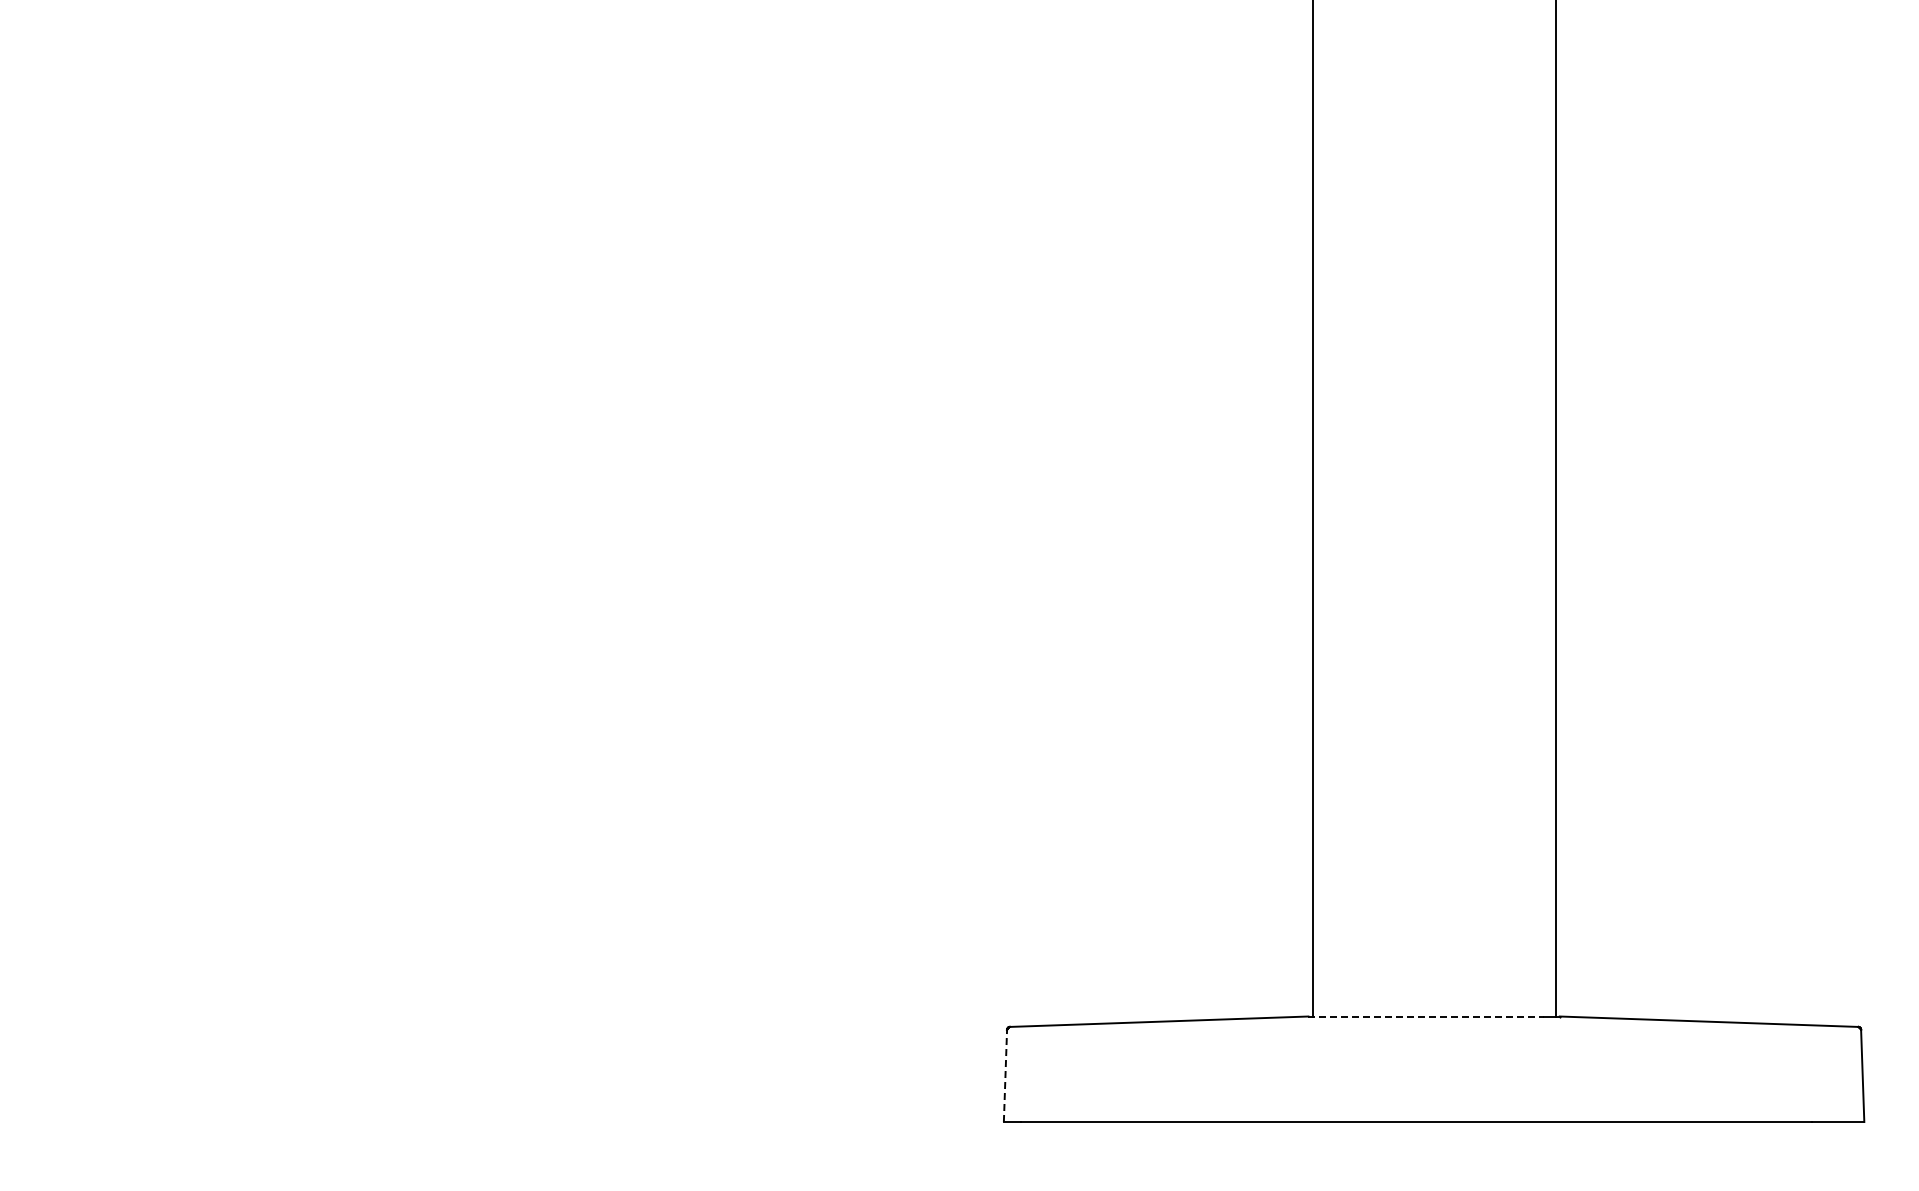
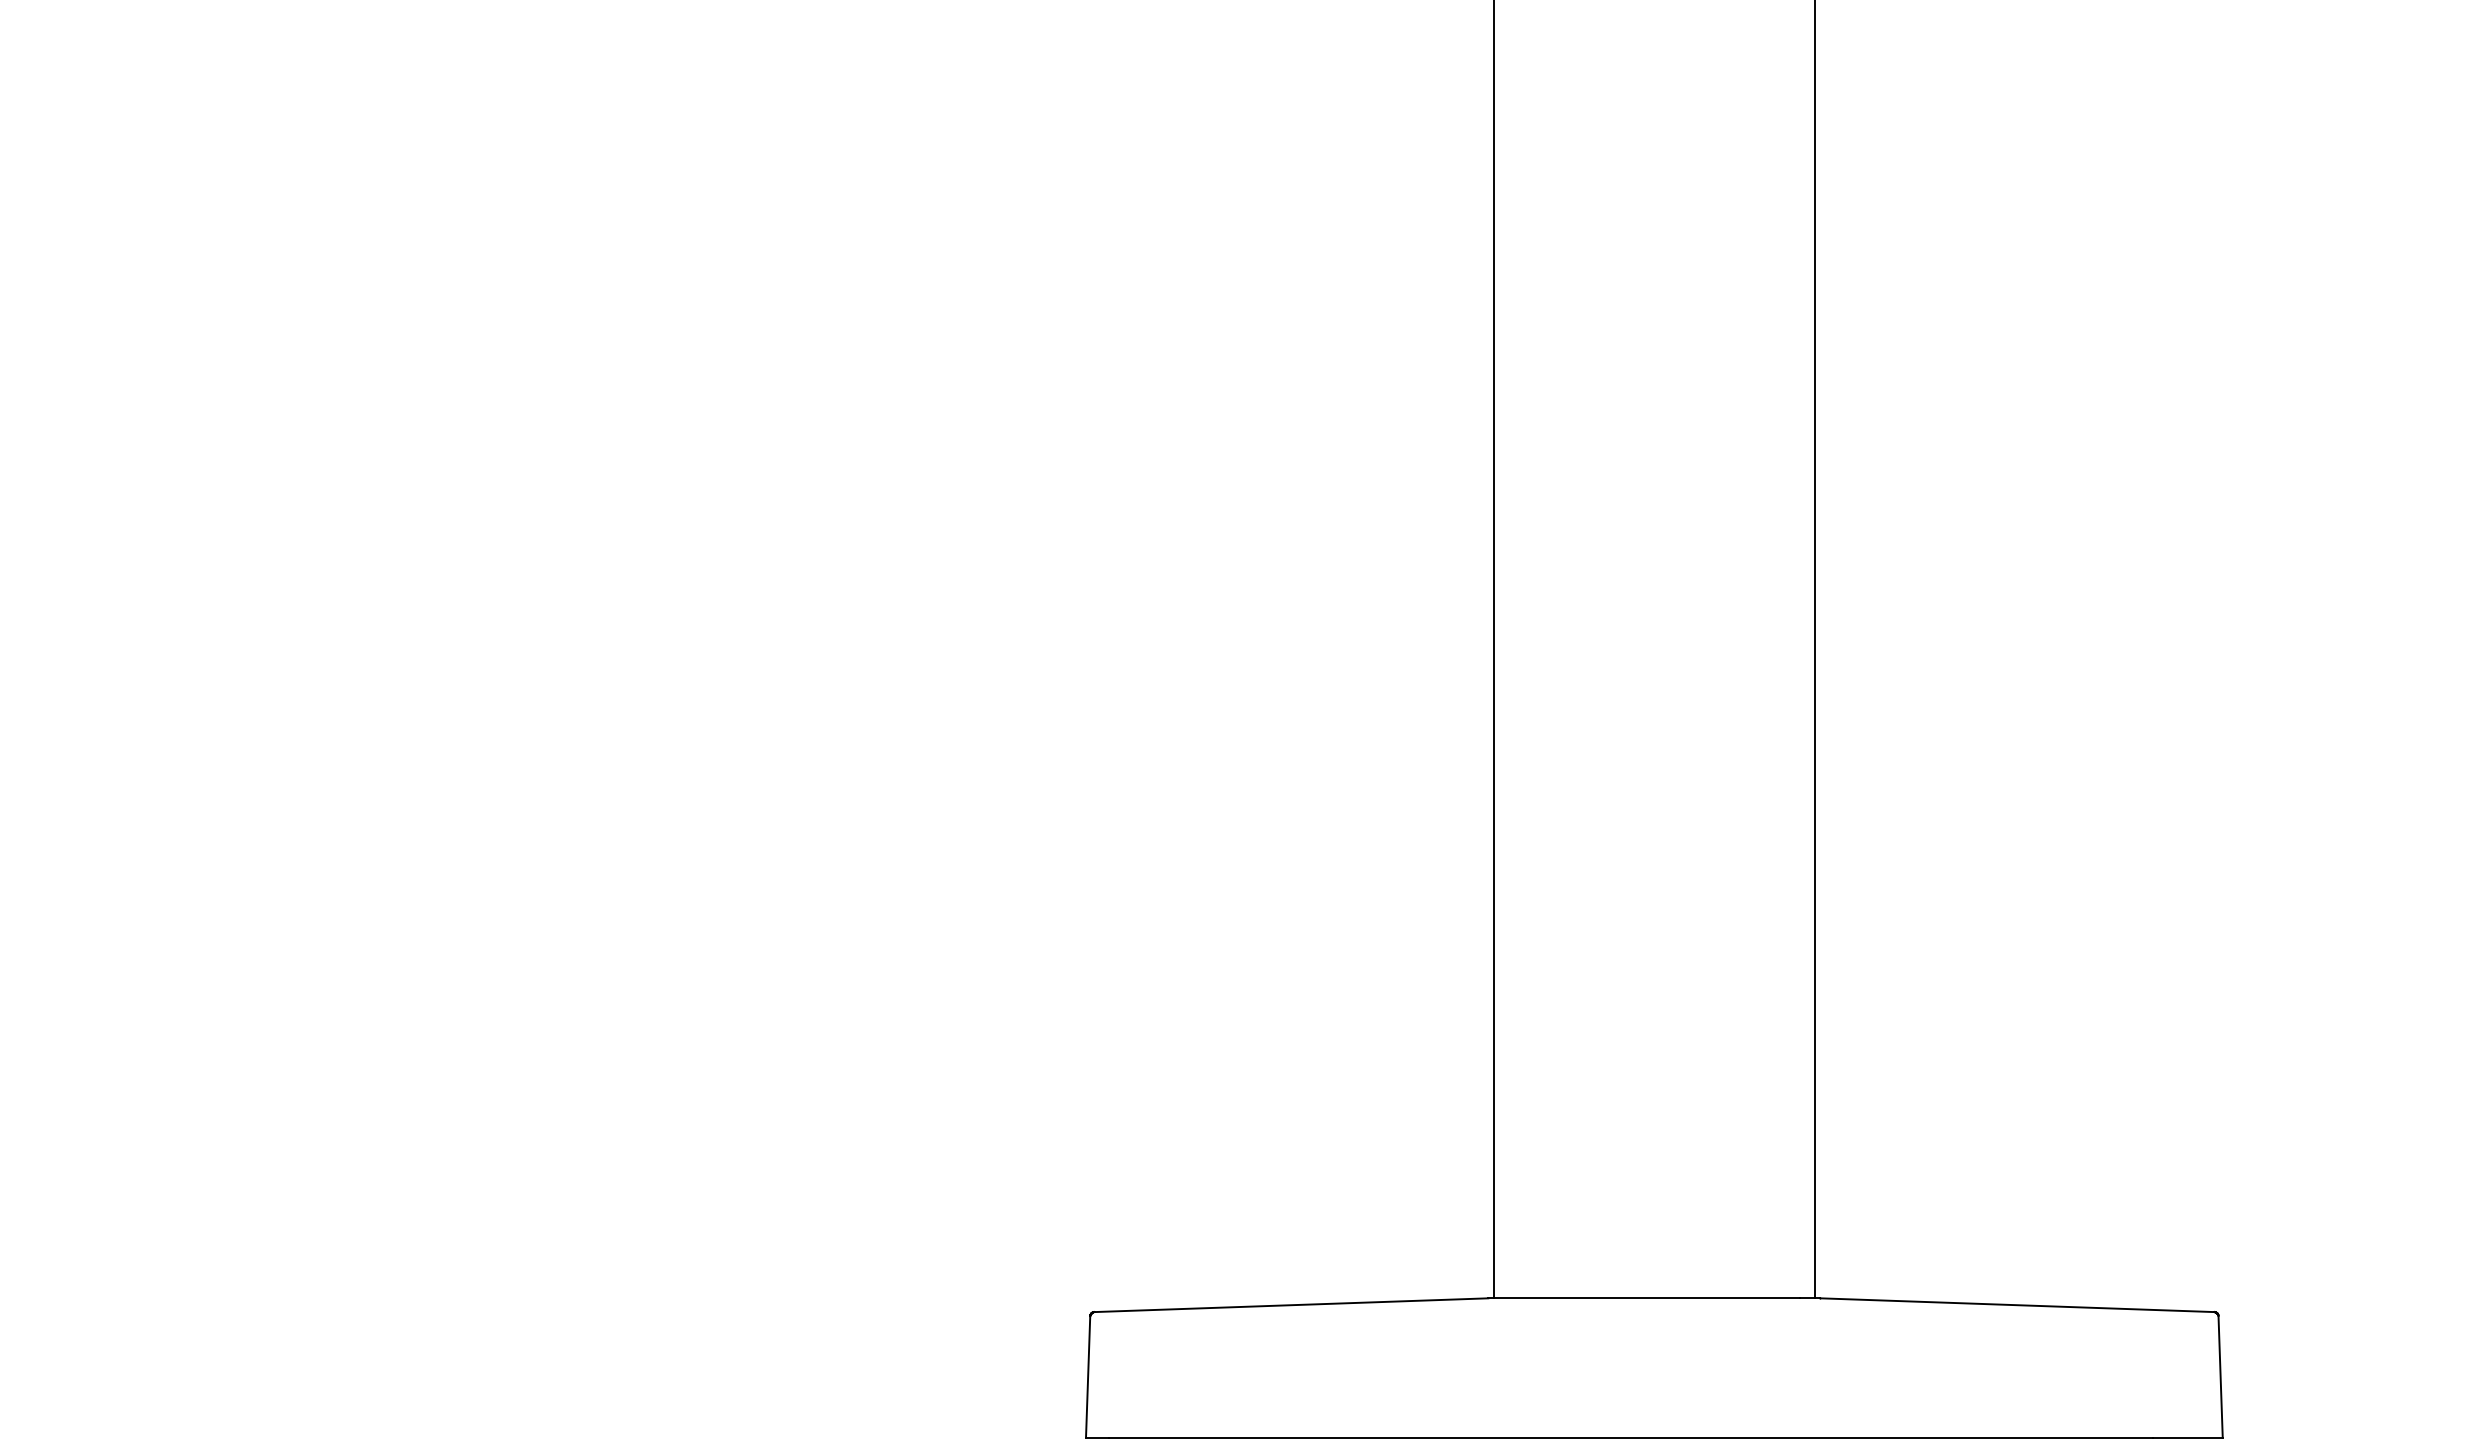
line: (1426, 1016) -> (1644, 1298), dashed -> solid
line: (1005, 1076) -> (1088, 1377), dashed -> solid

